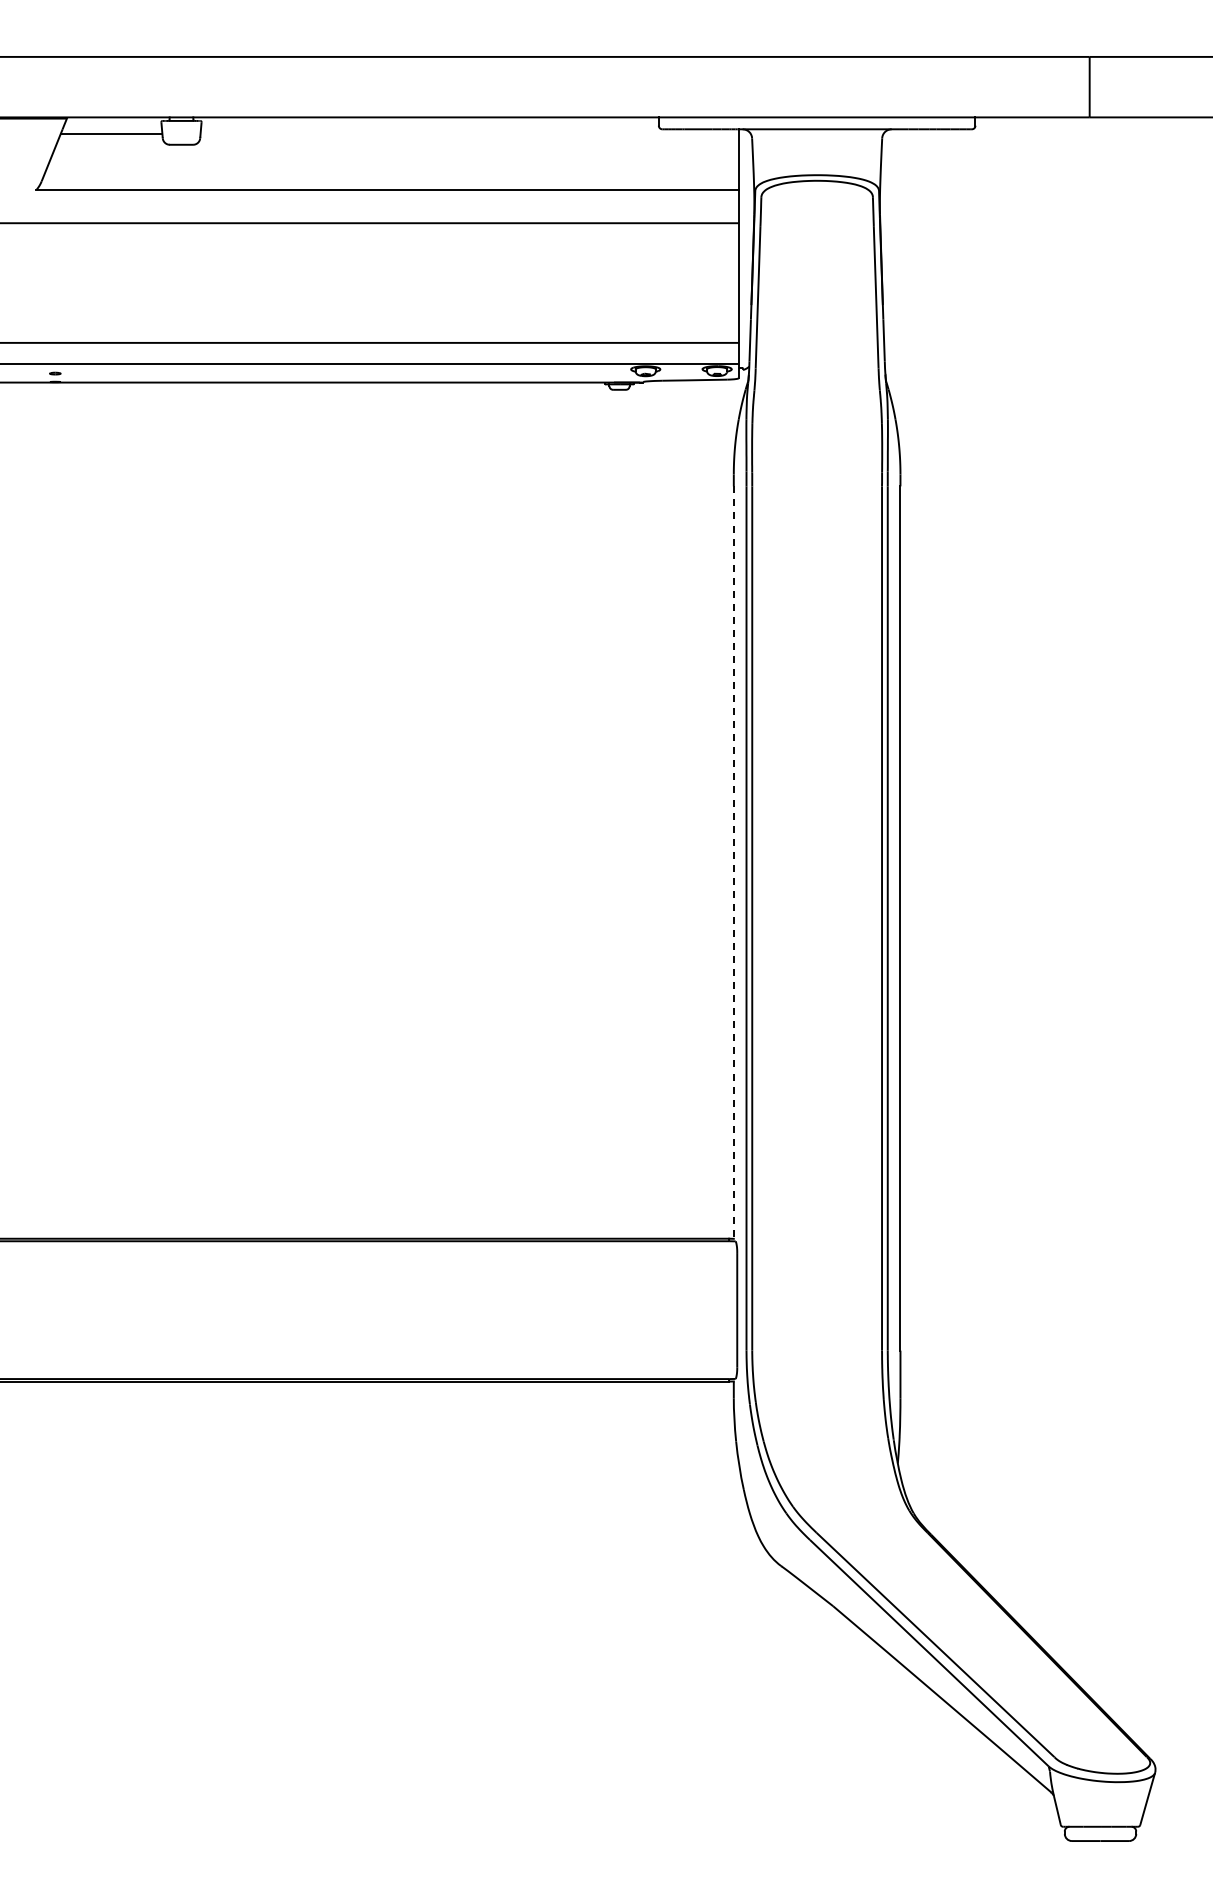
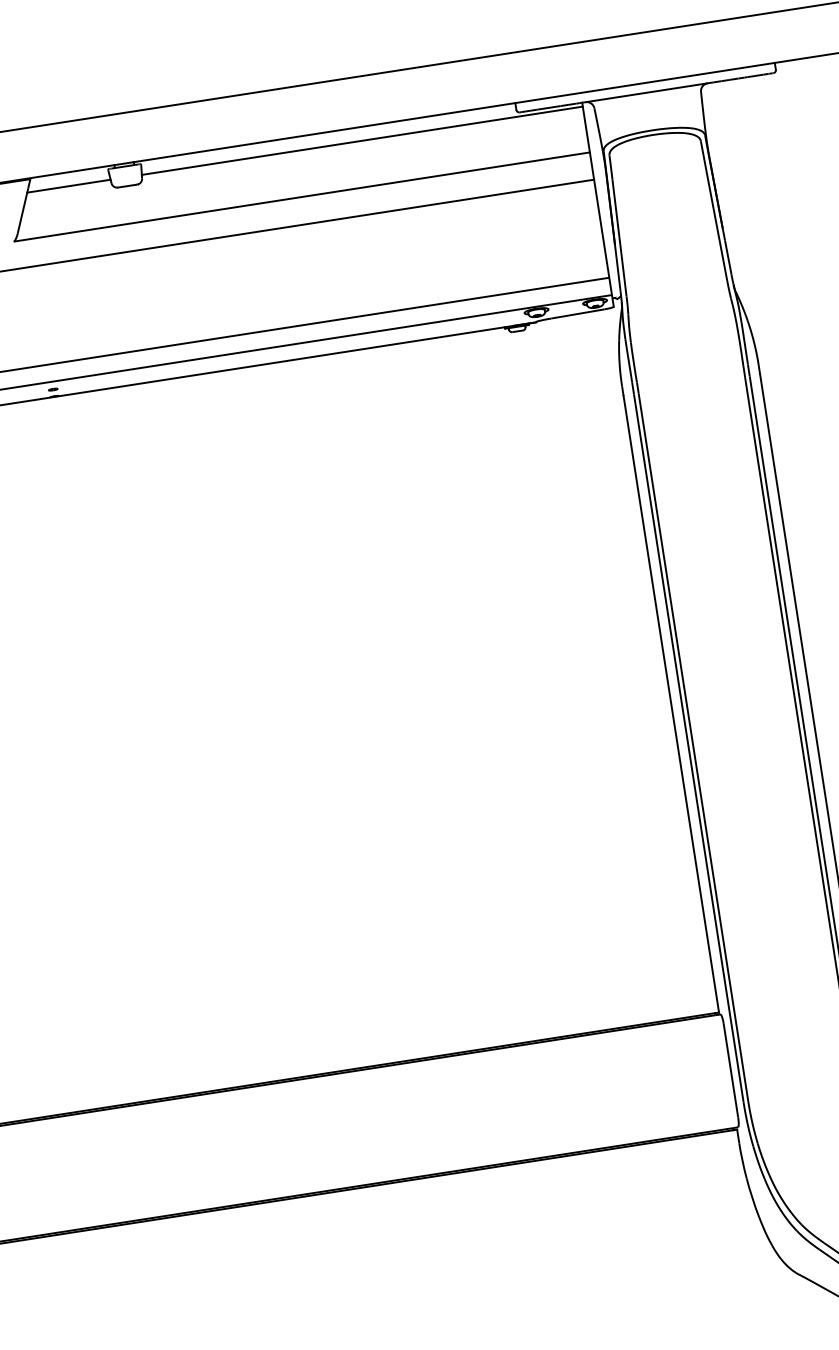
line: (469, 134) -> (362, 141), added
line: (733, 863) -> (671, 705), dashed -> solid

